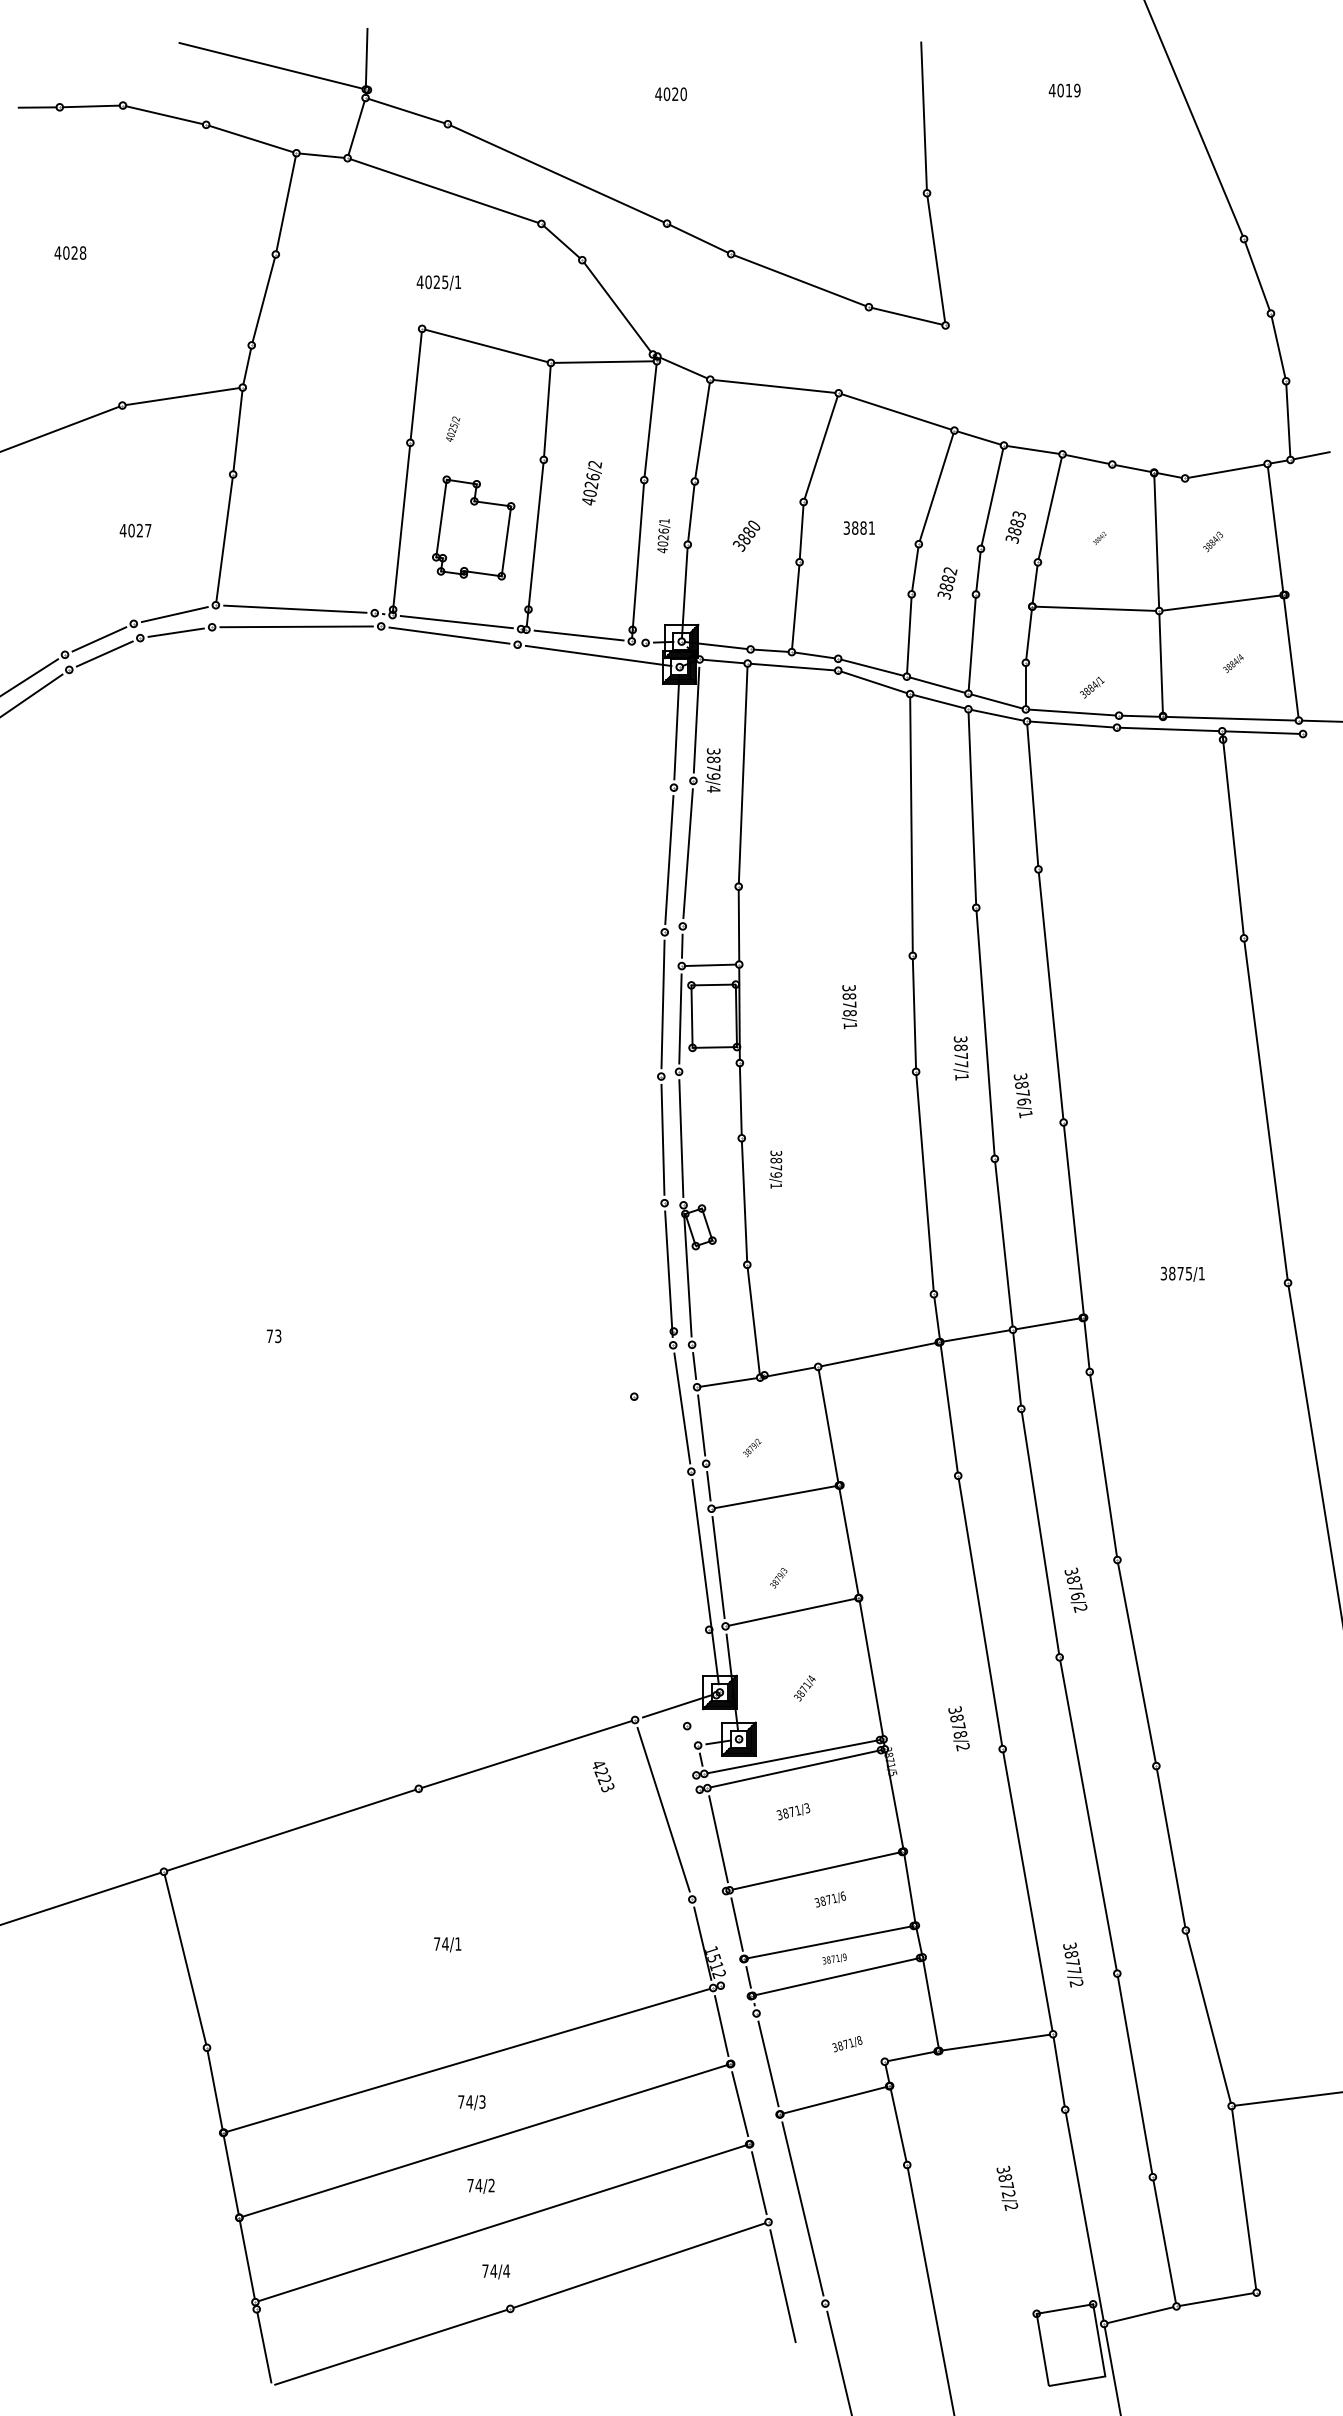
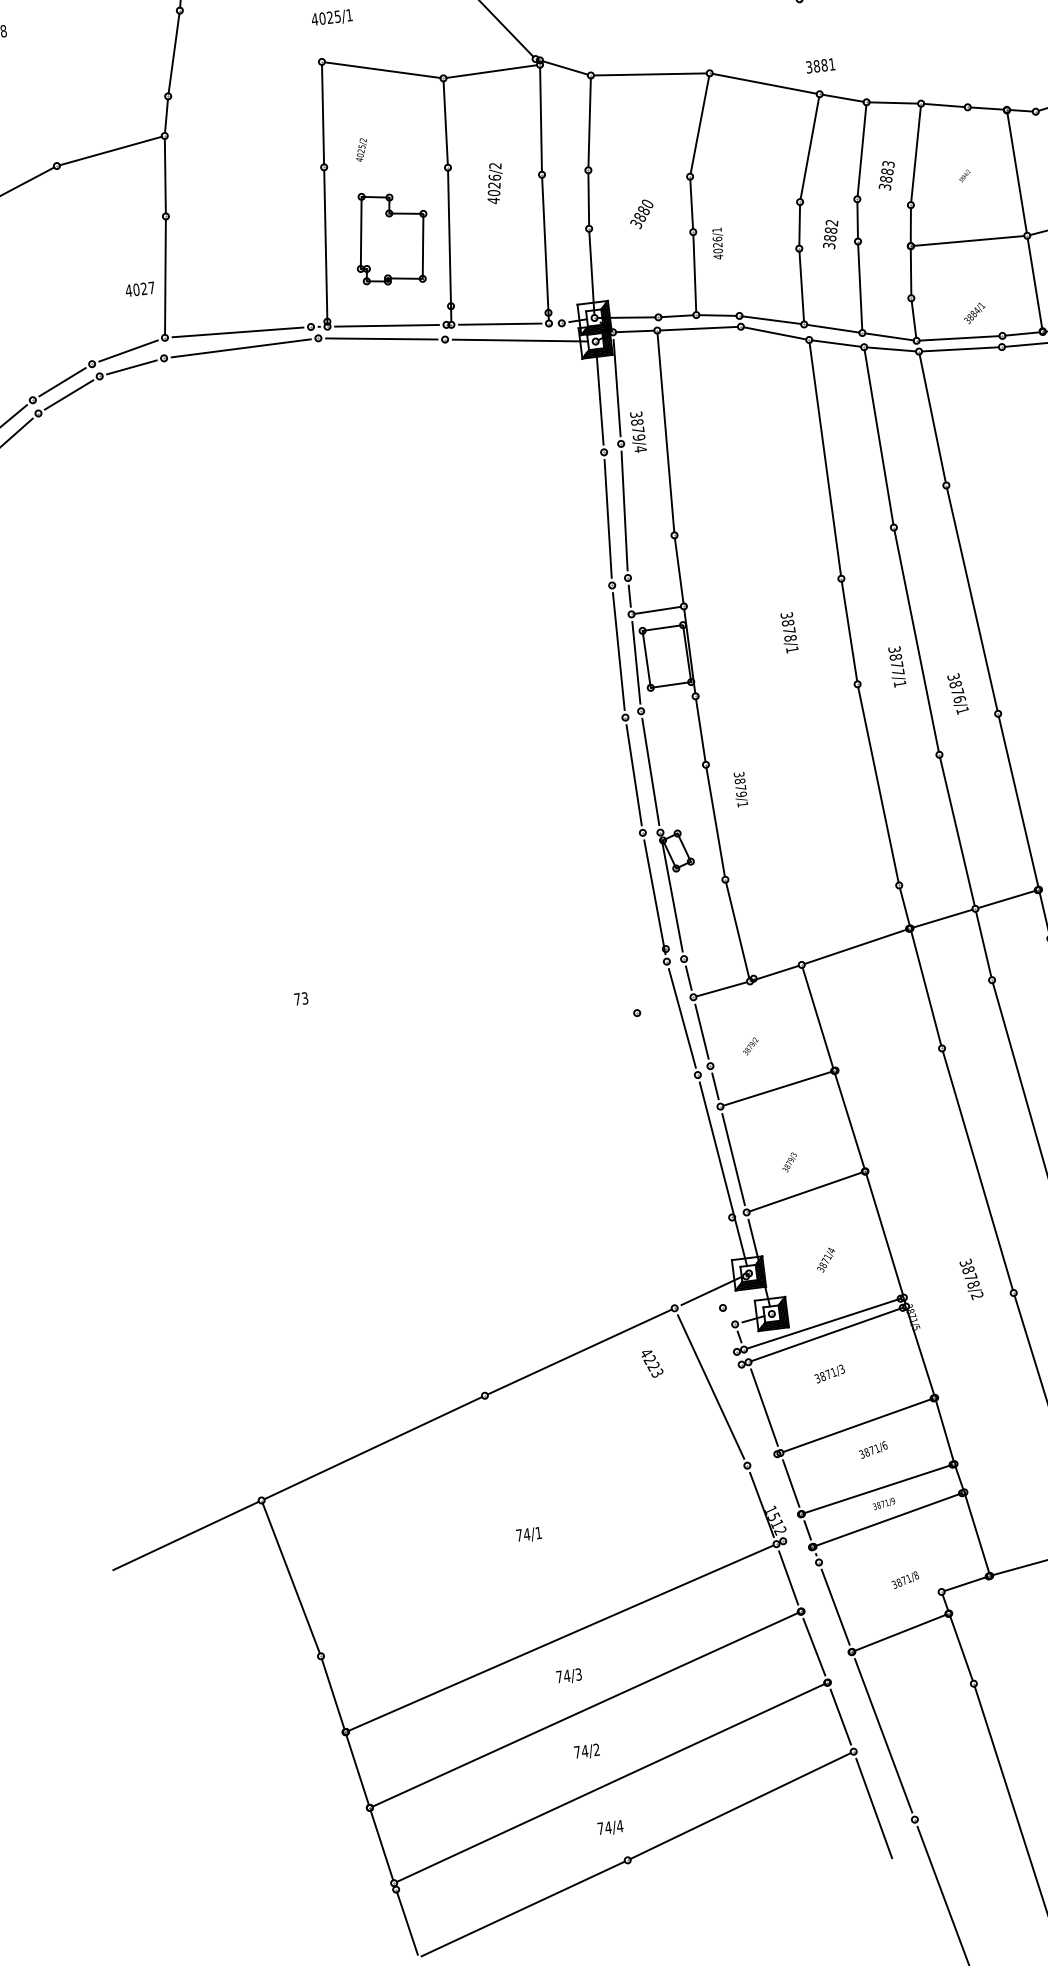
text: (858, 527) -> (819, 65), moved
text: (135, 530) -> (140, 289), moved
text: (663, 536) -> (717, 244), moved

